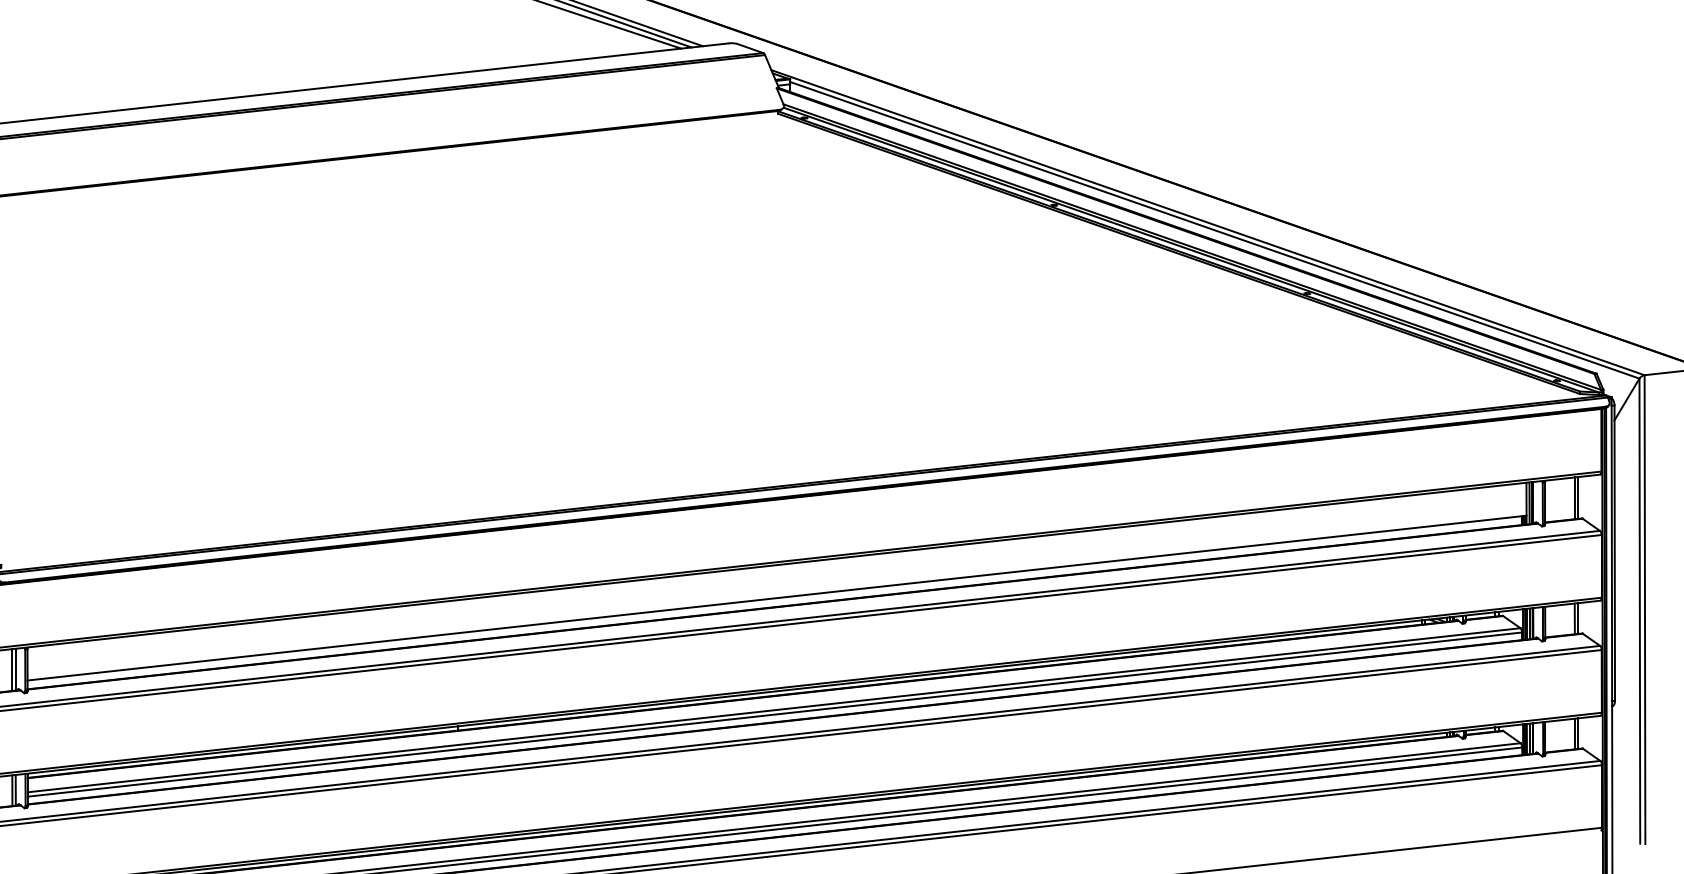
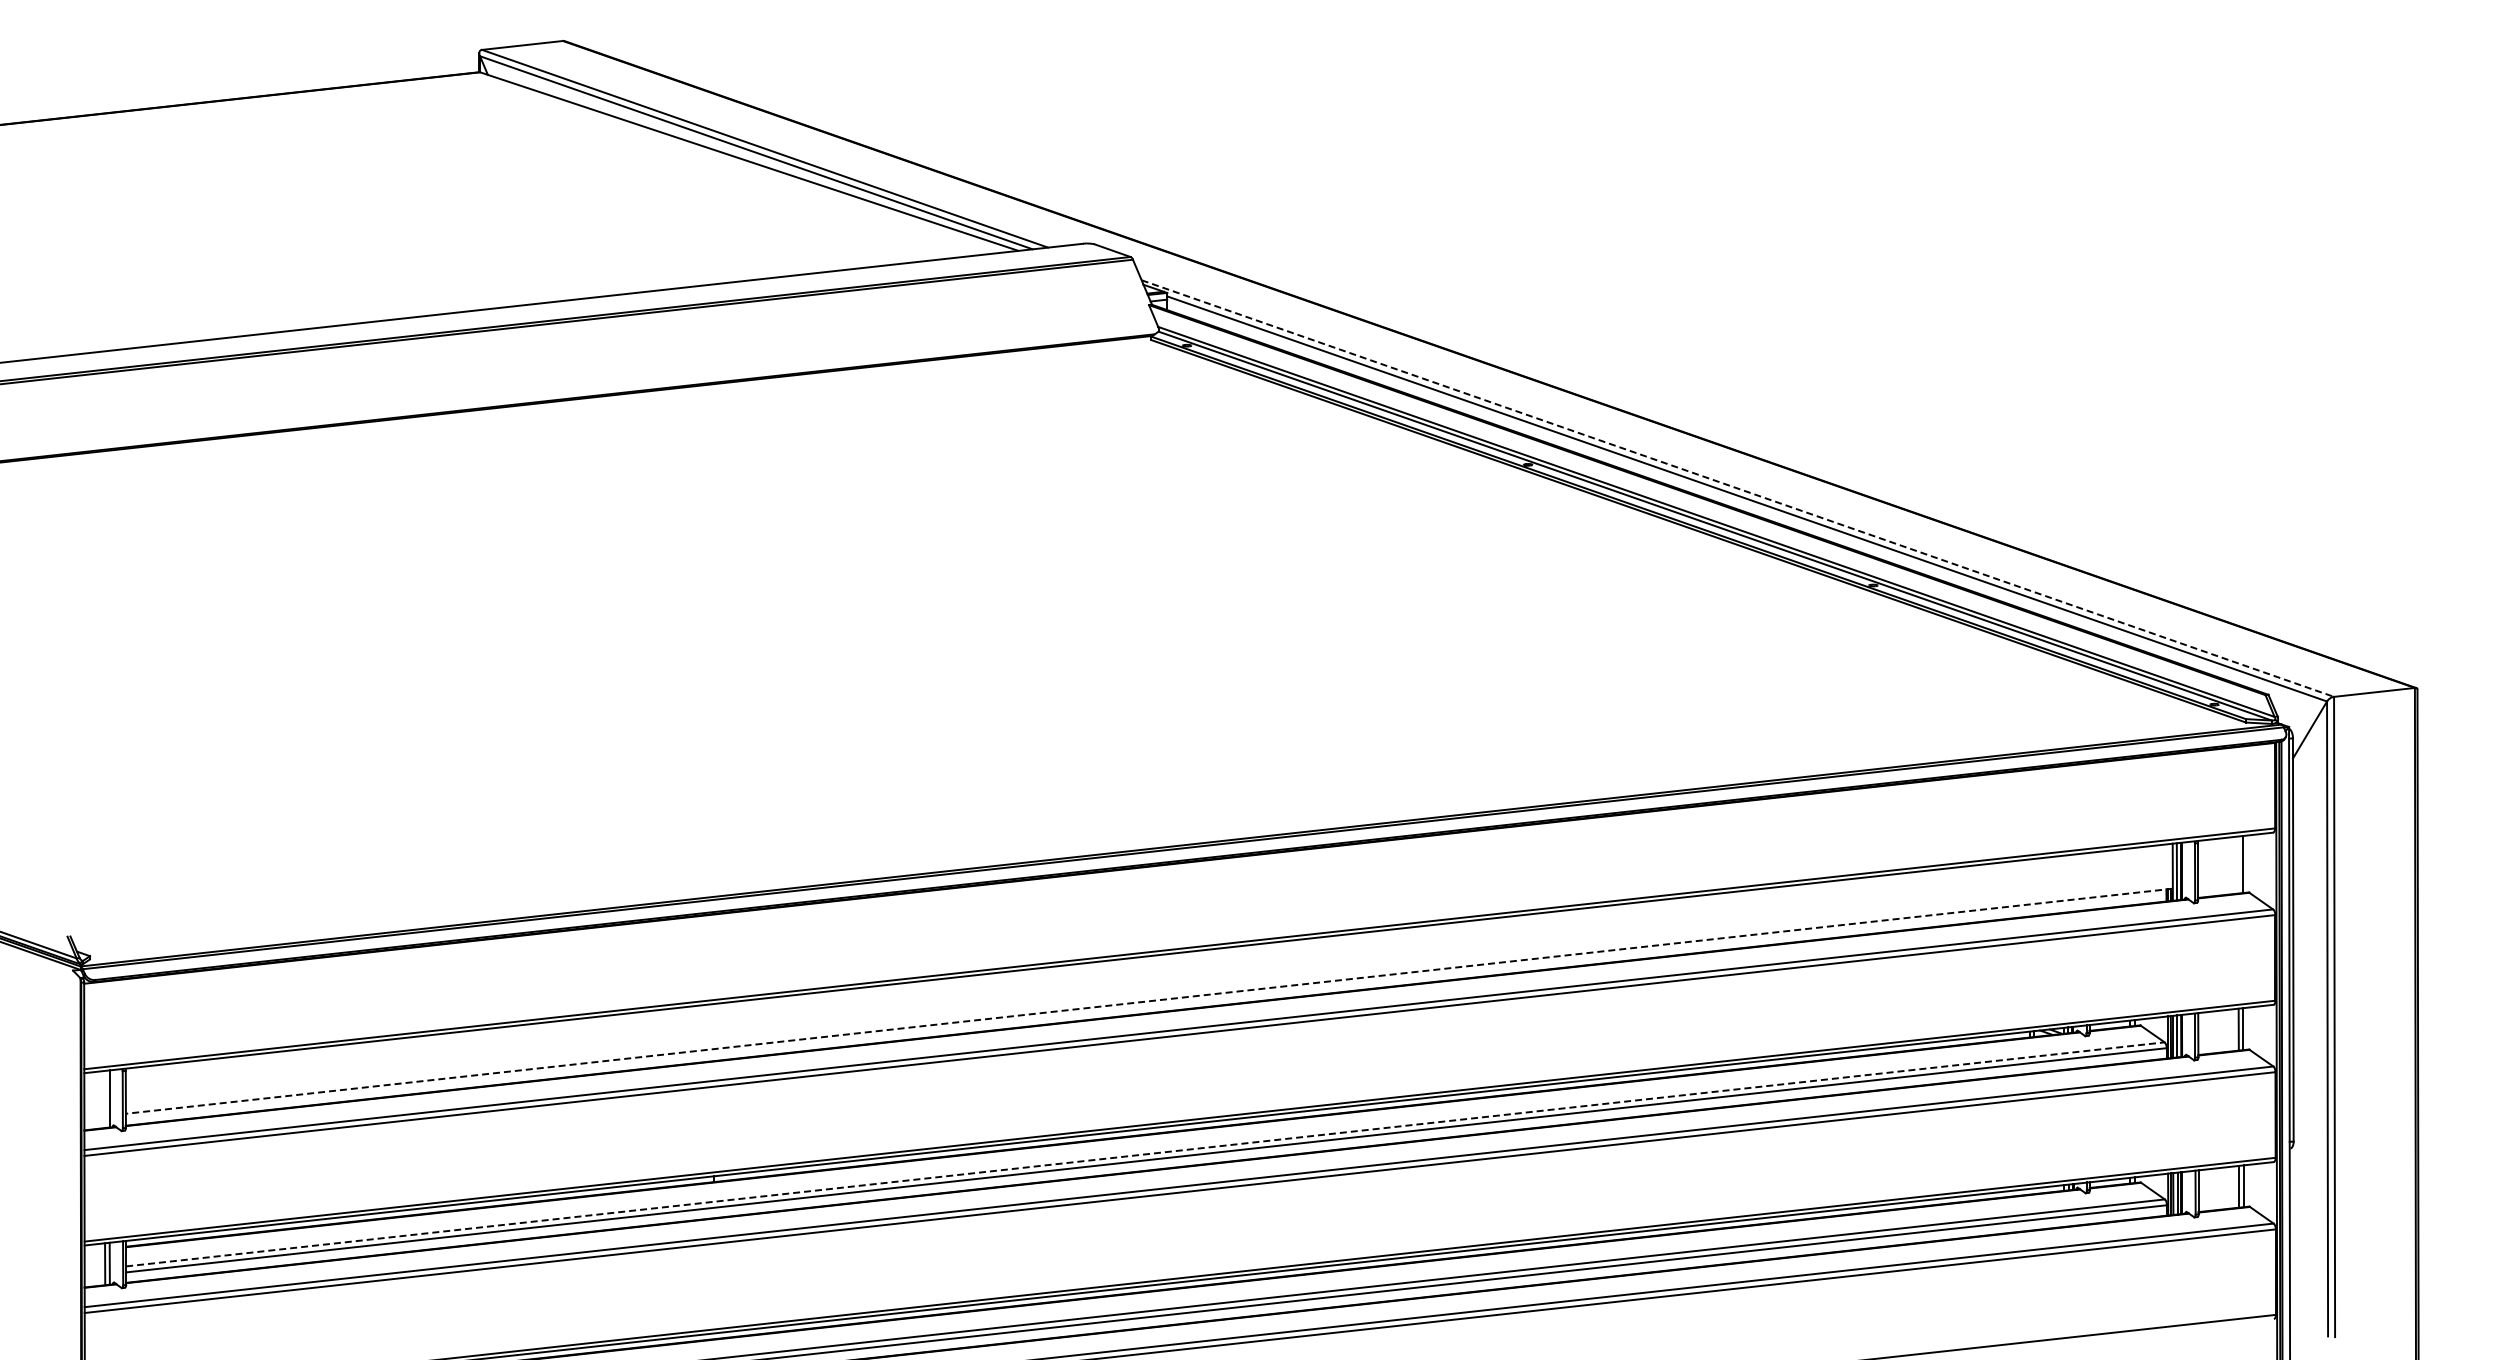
line: (1207, 222) -> (1737, 488), solid -> dashed
line: (1574, 497) -> (2238, 864), removed
line: (777, 598) -> (1149, 1001), solid -> dashed
line: (11, 670) -> (104, 1099), removed
line: (774, 710) -> (1145, 1154), solid -> dashed

